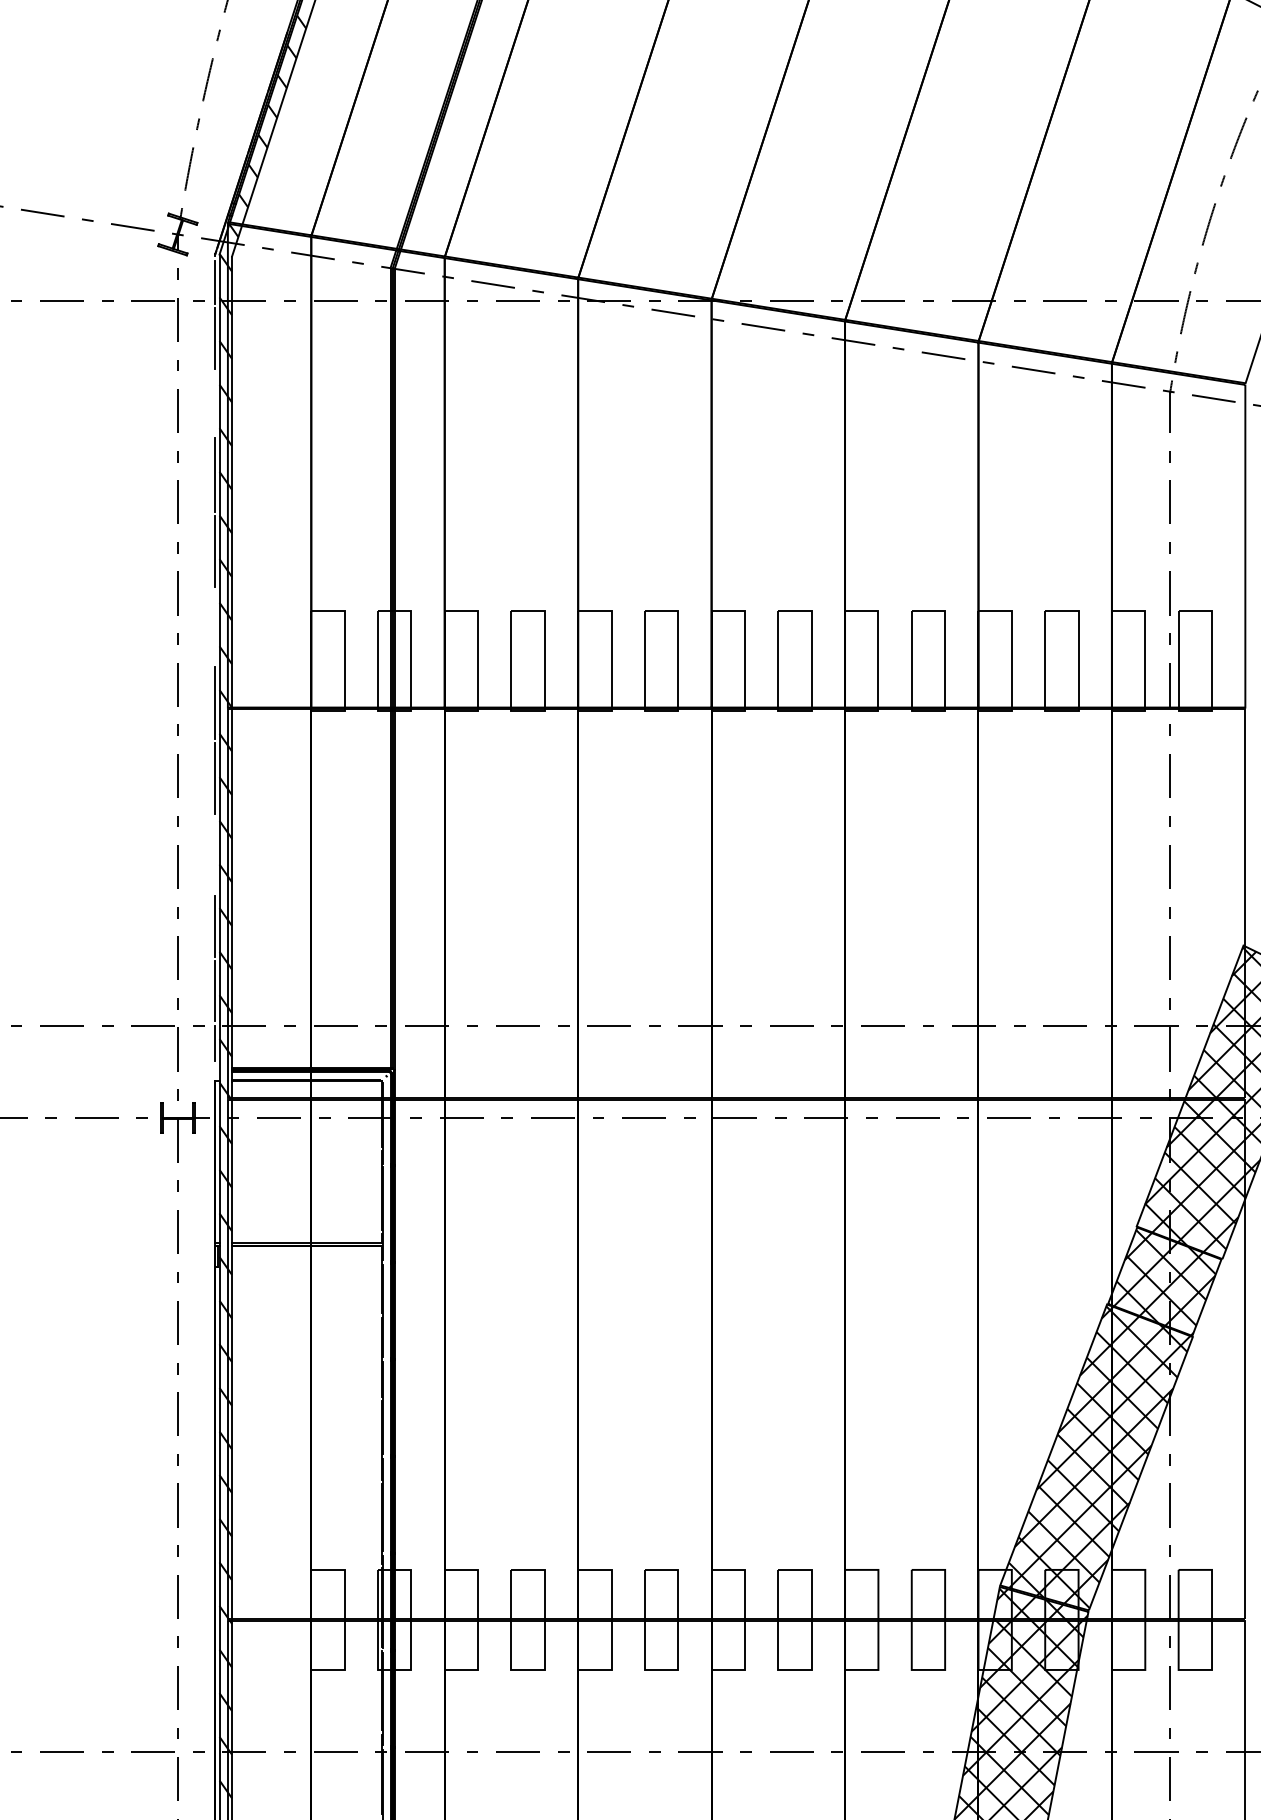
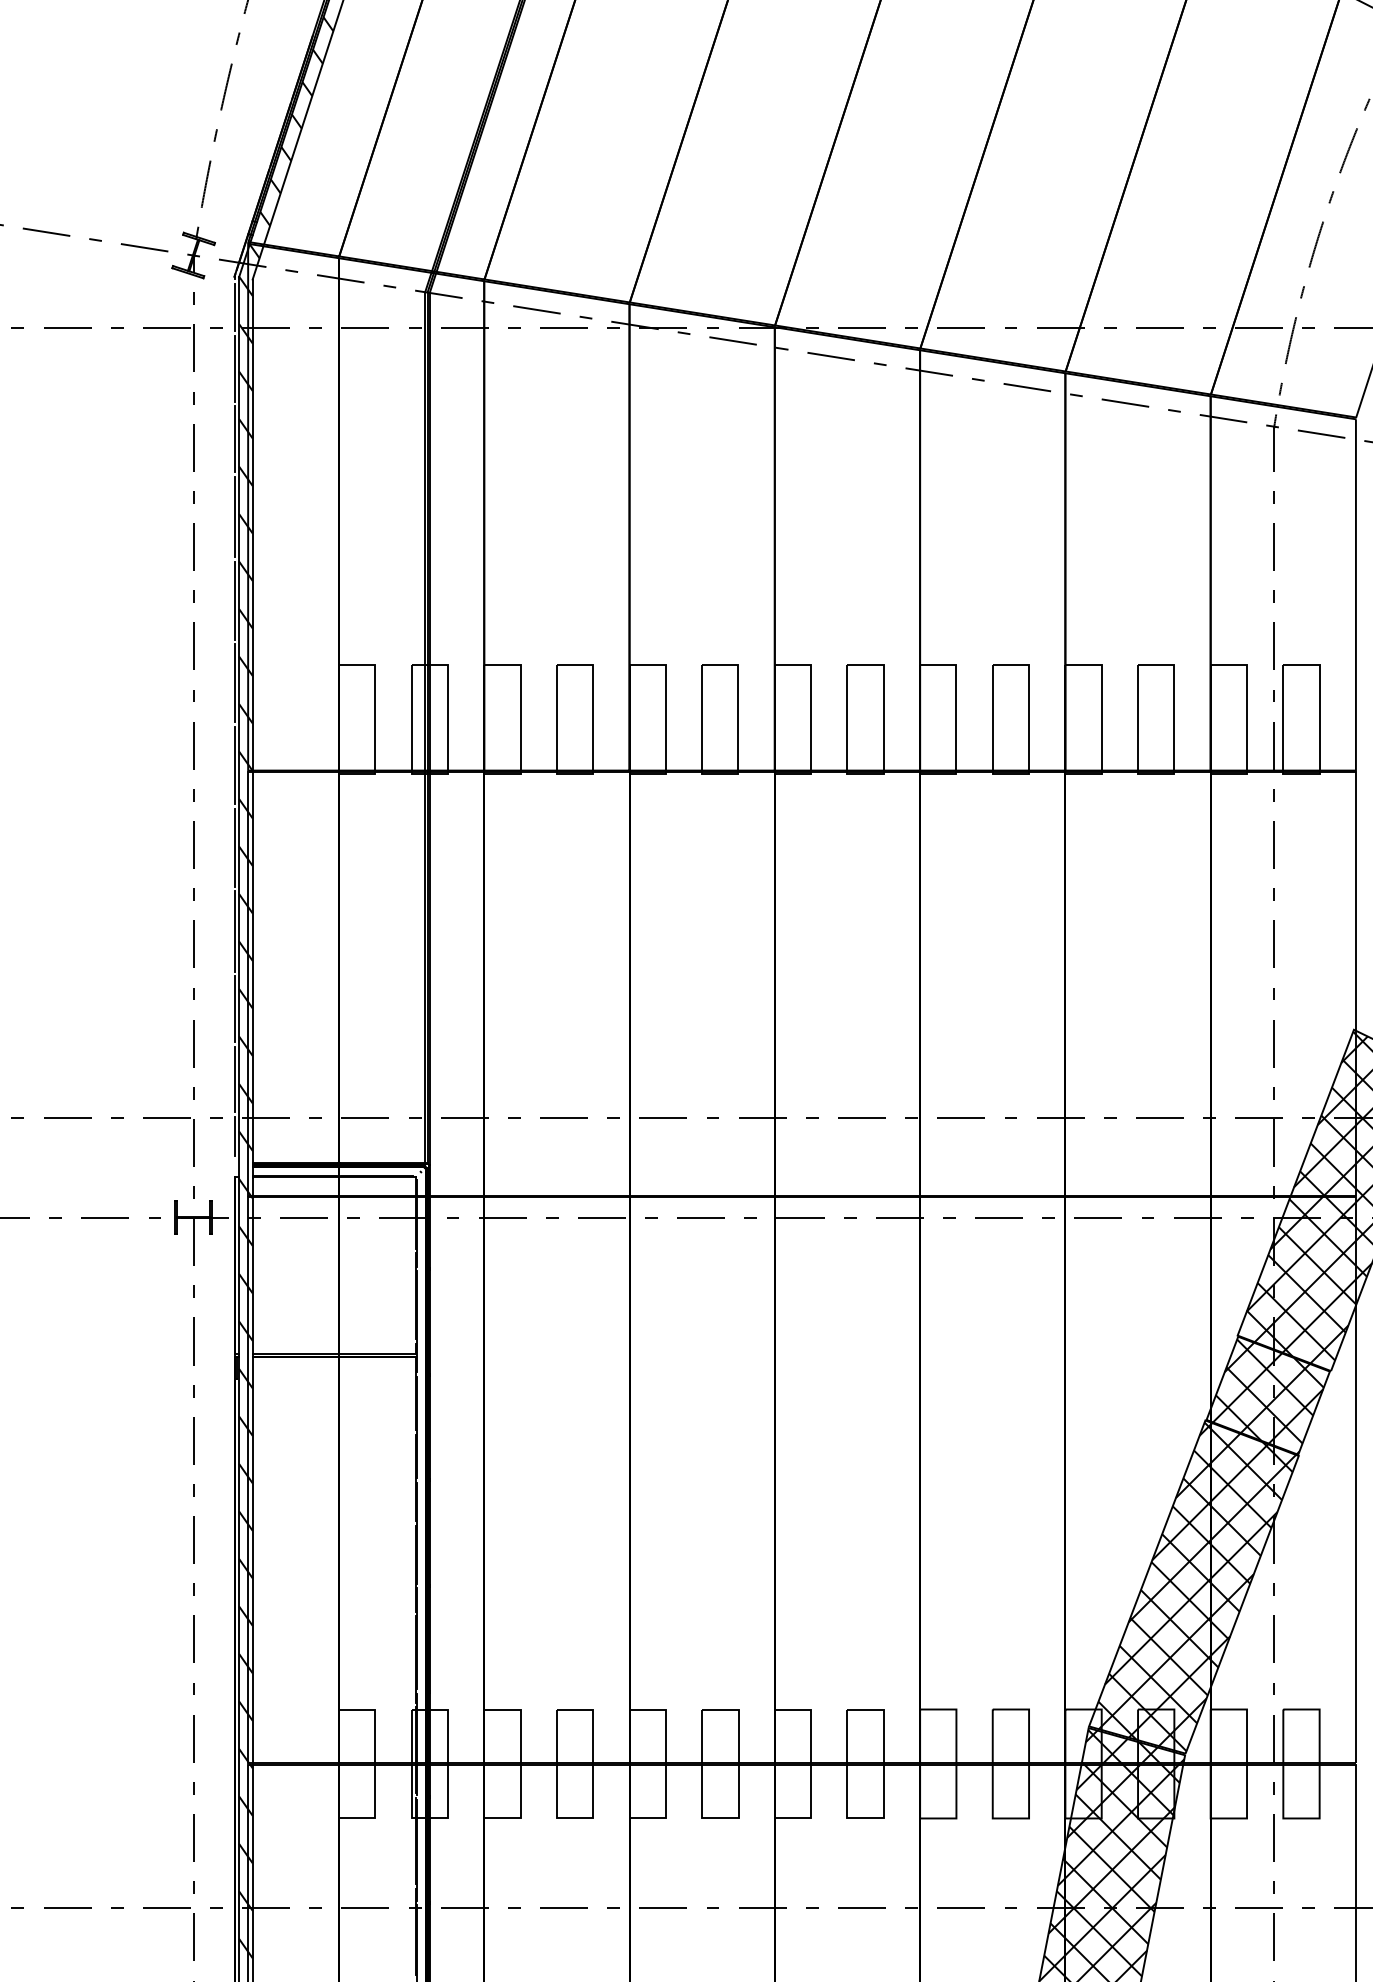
line: (215, 403) -> (234, 439), added
line: (215, 626) -> (234, 682), added
line: (215, 855) -> (234, 931), added

